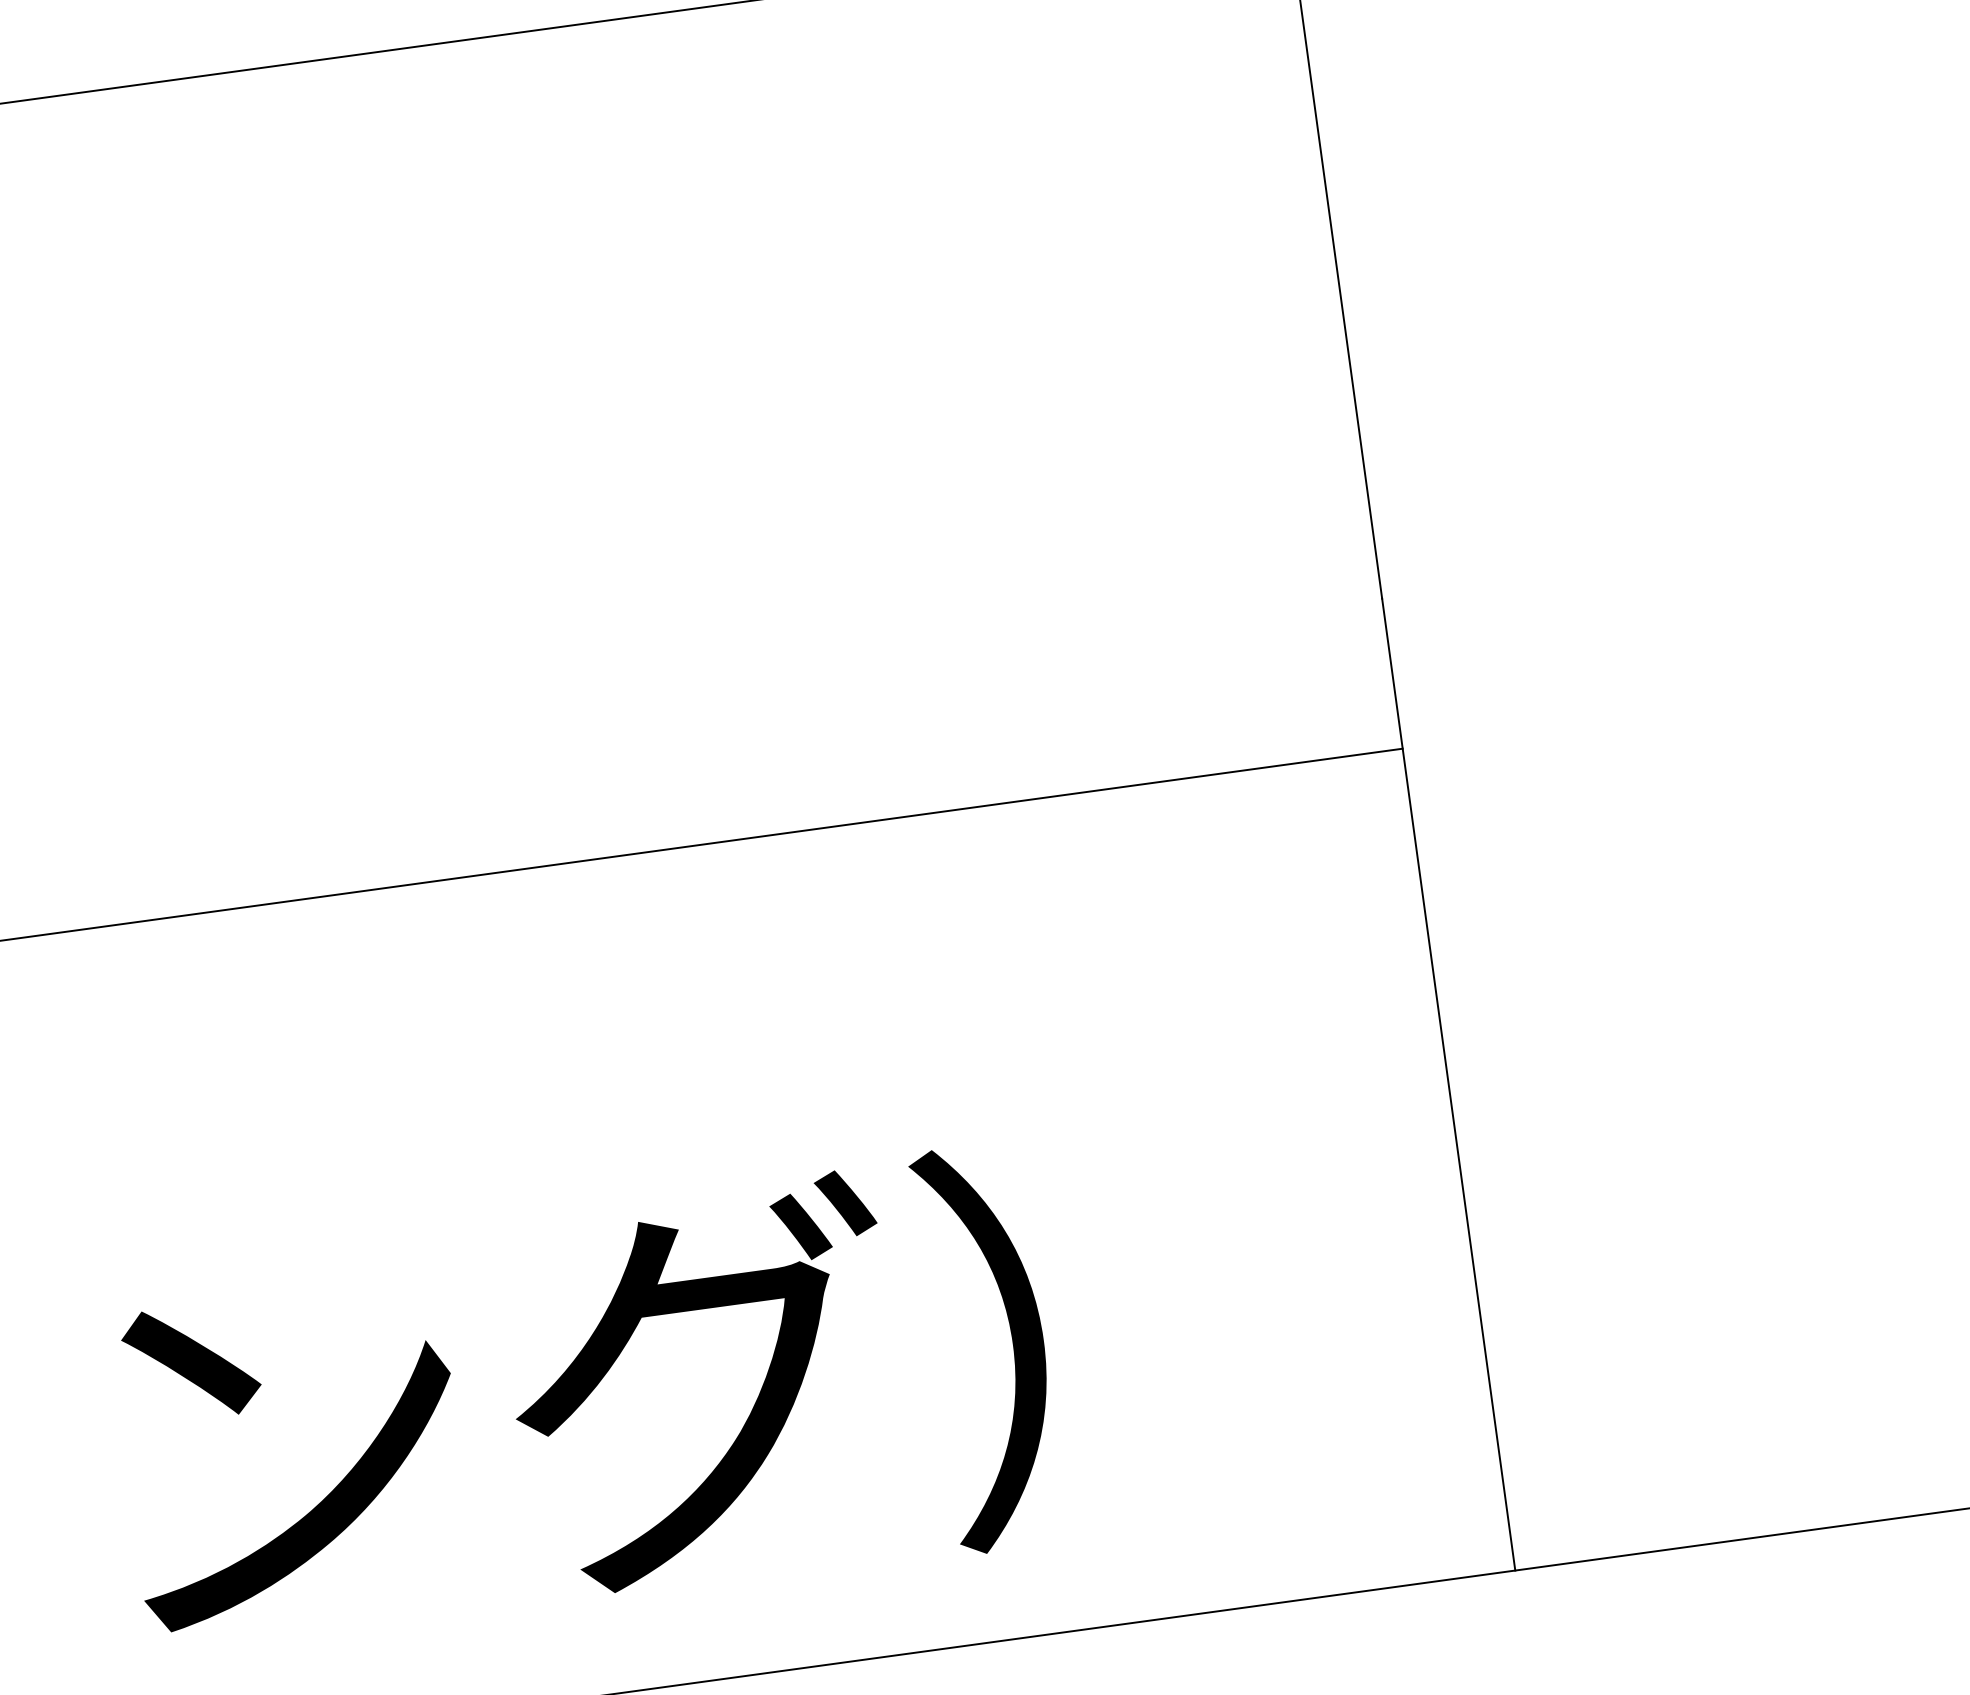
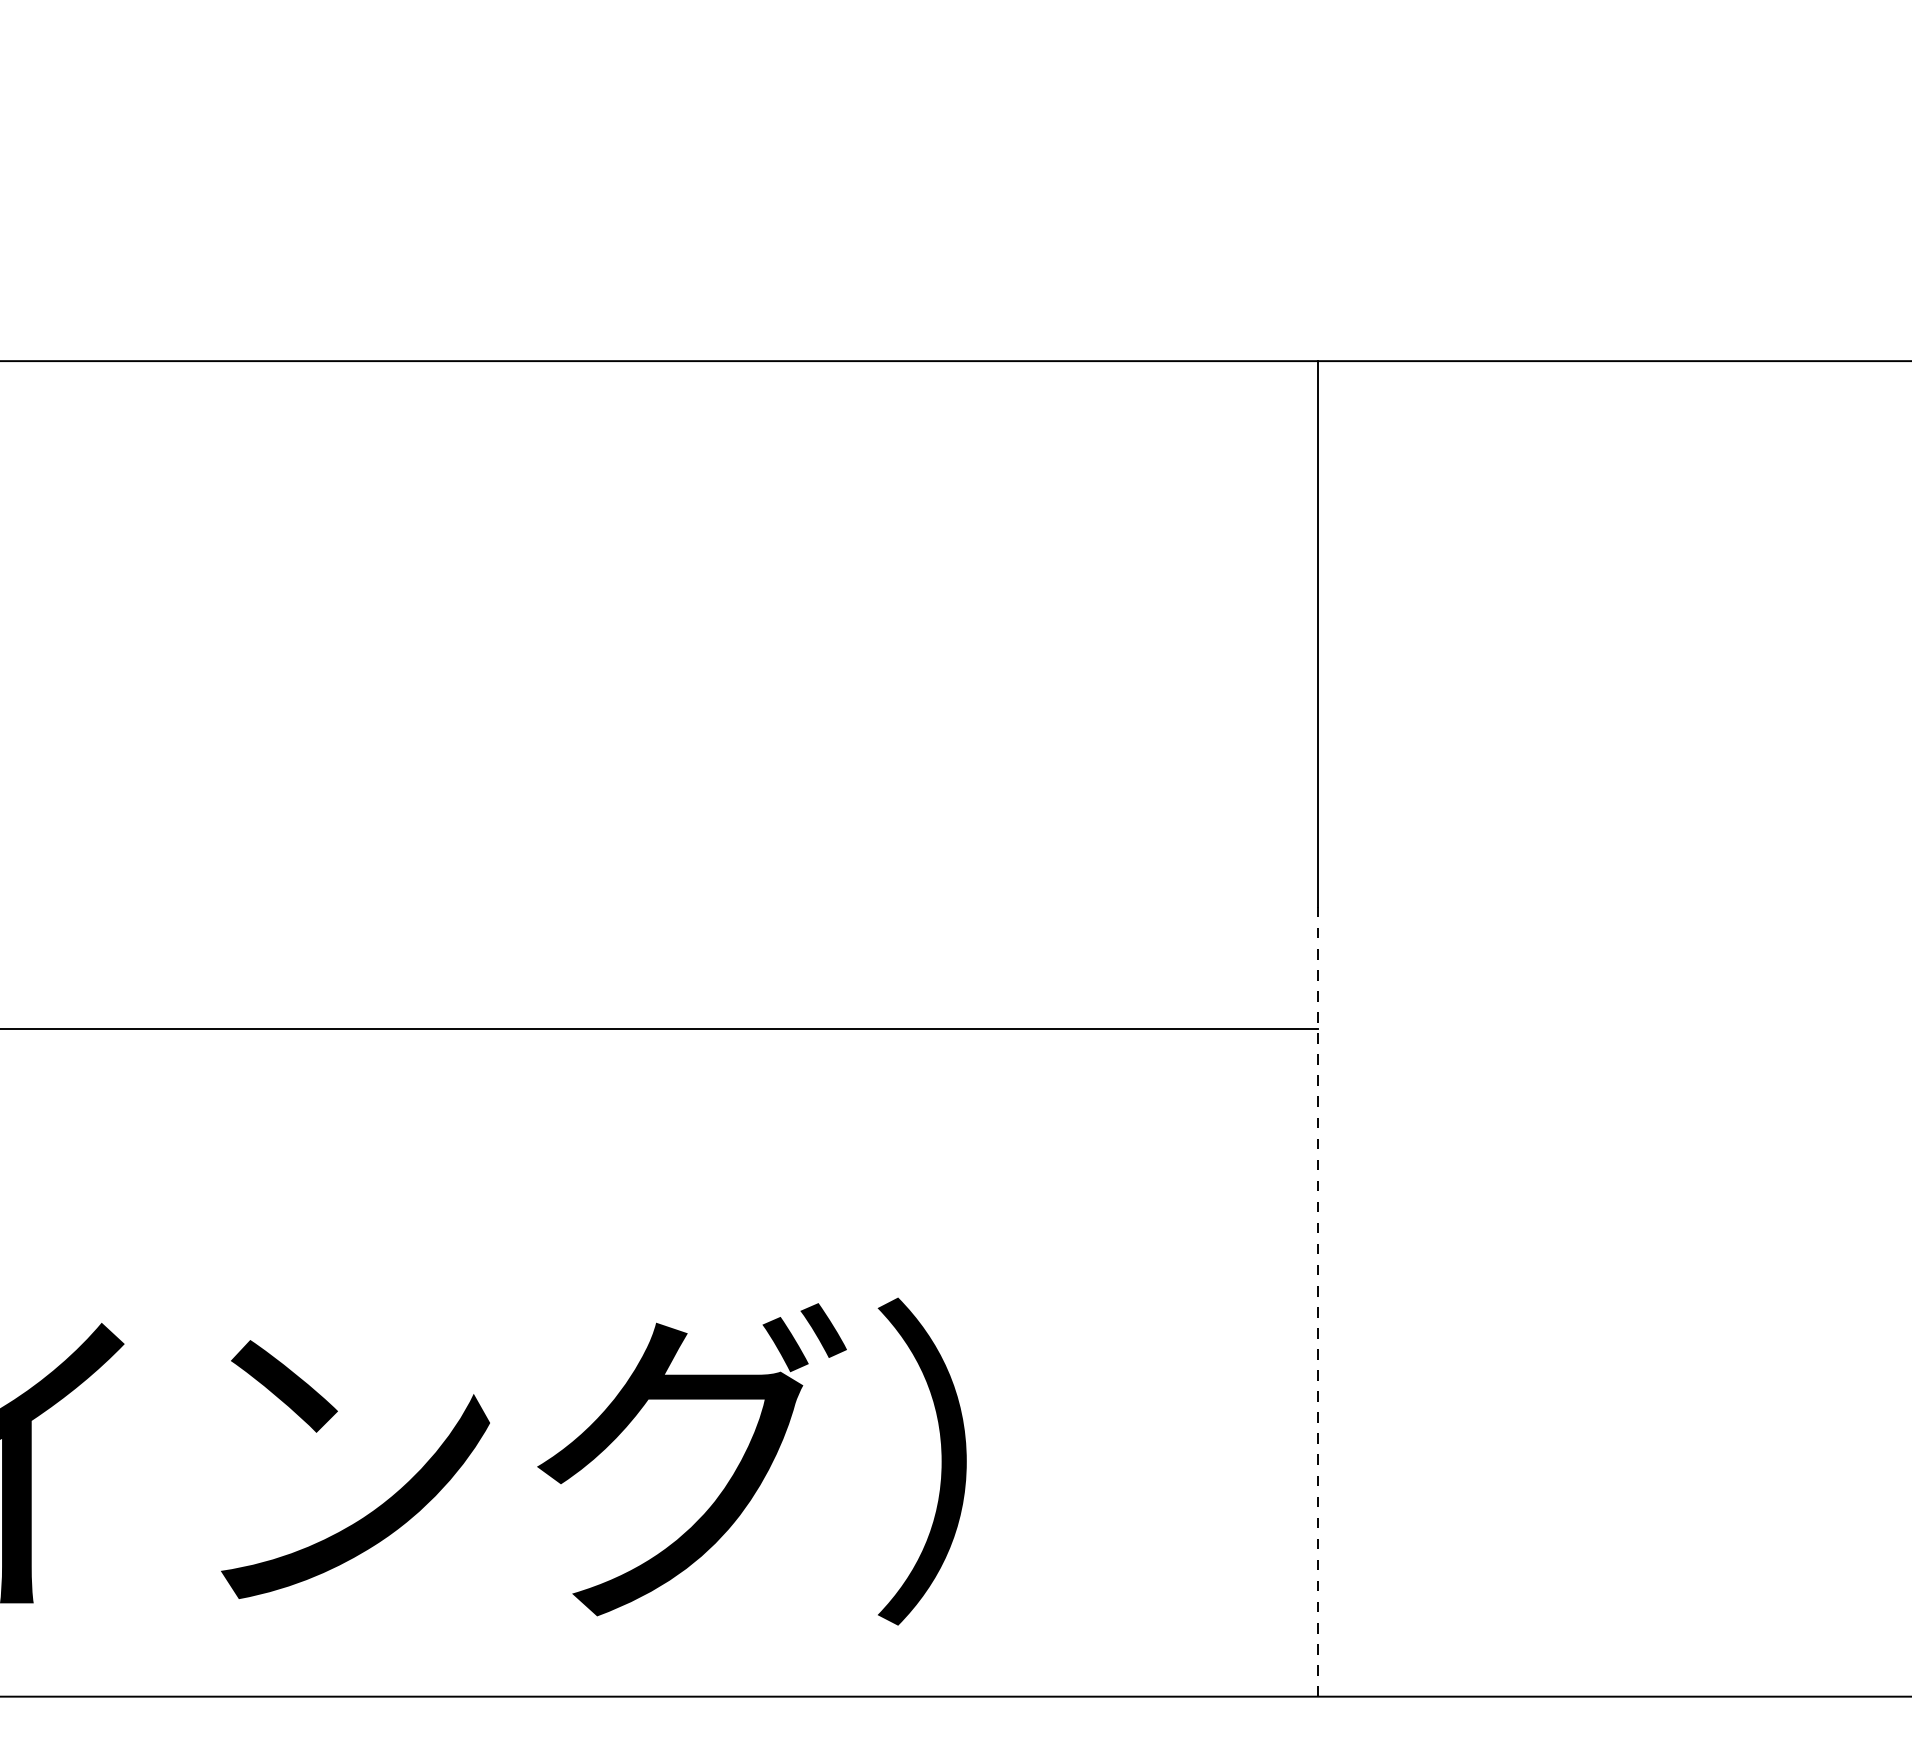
line: (1448, 1084) -> (1317, 1301), solid -> dashed

